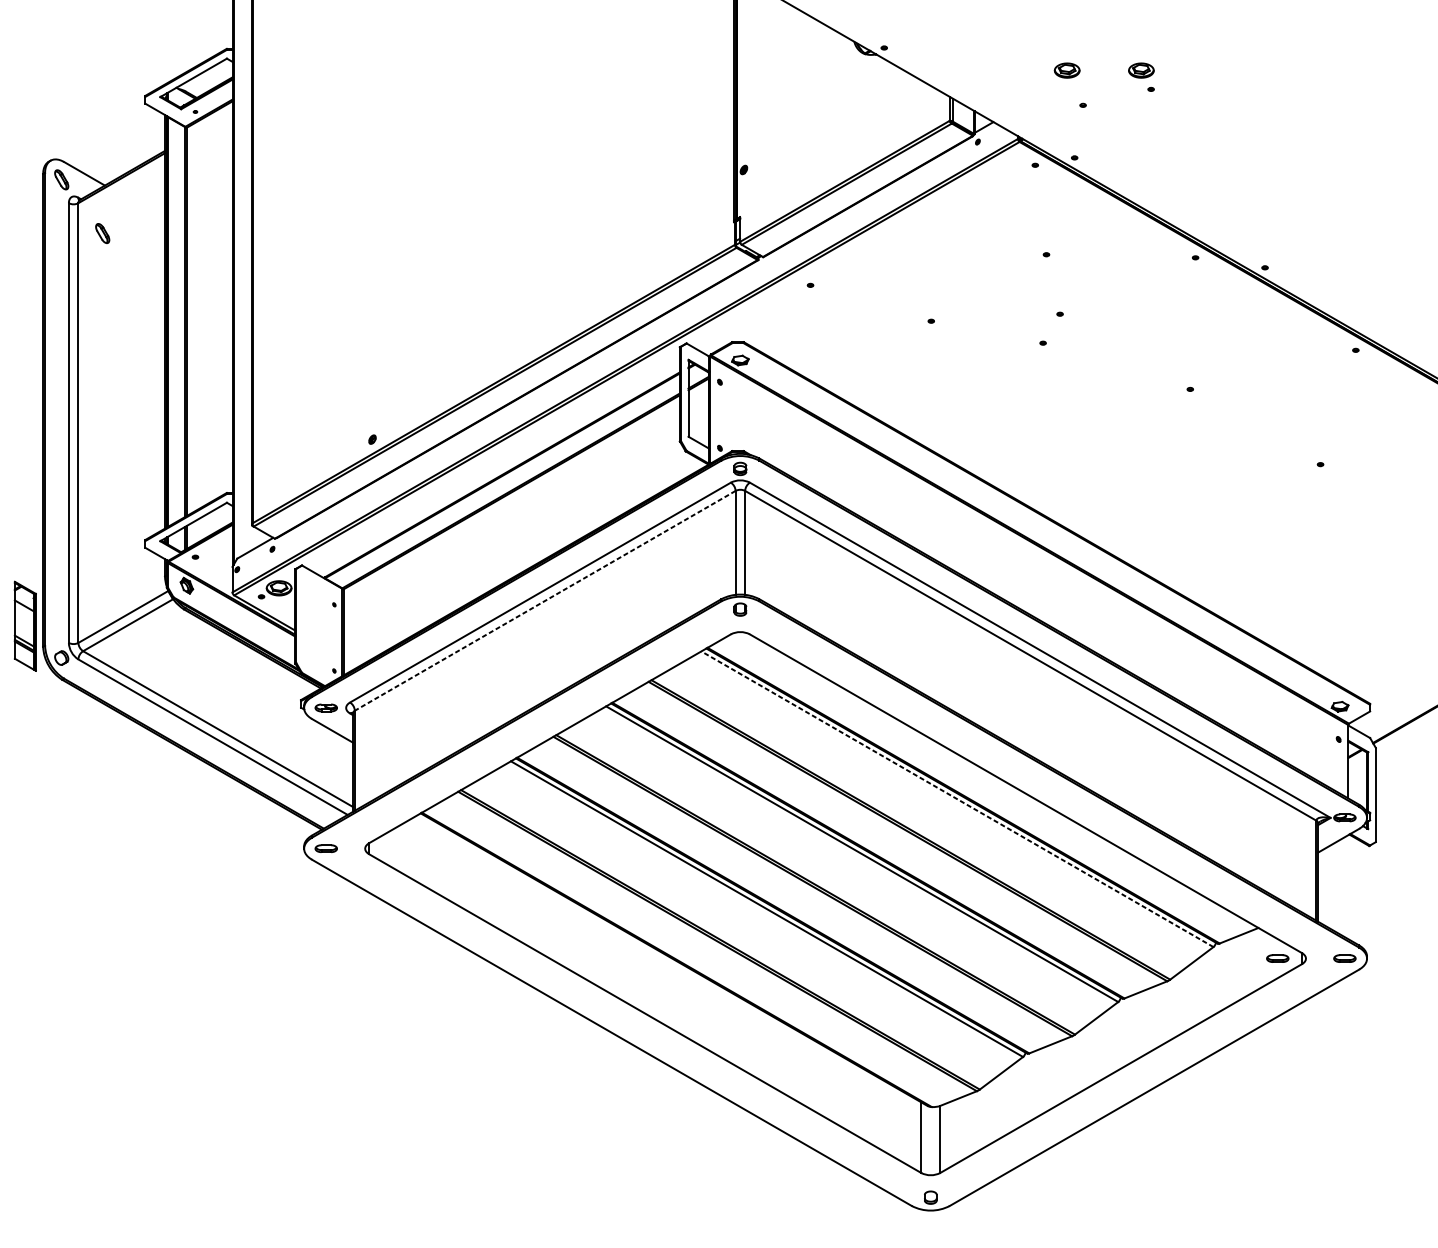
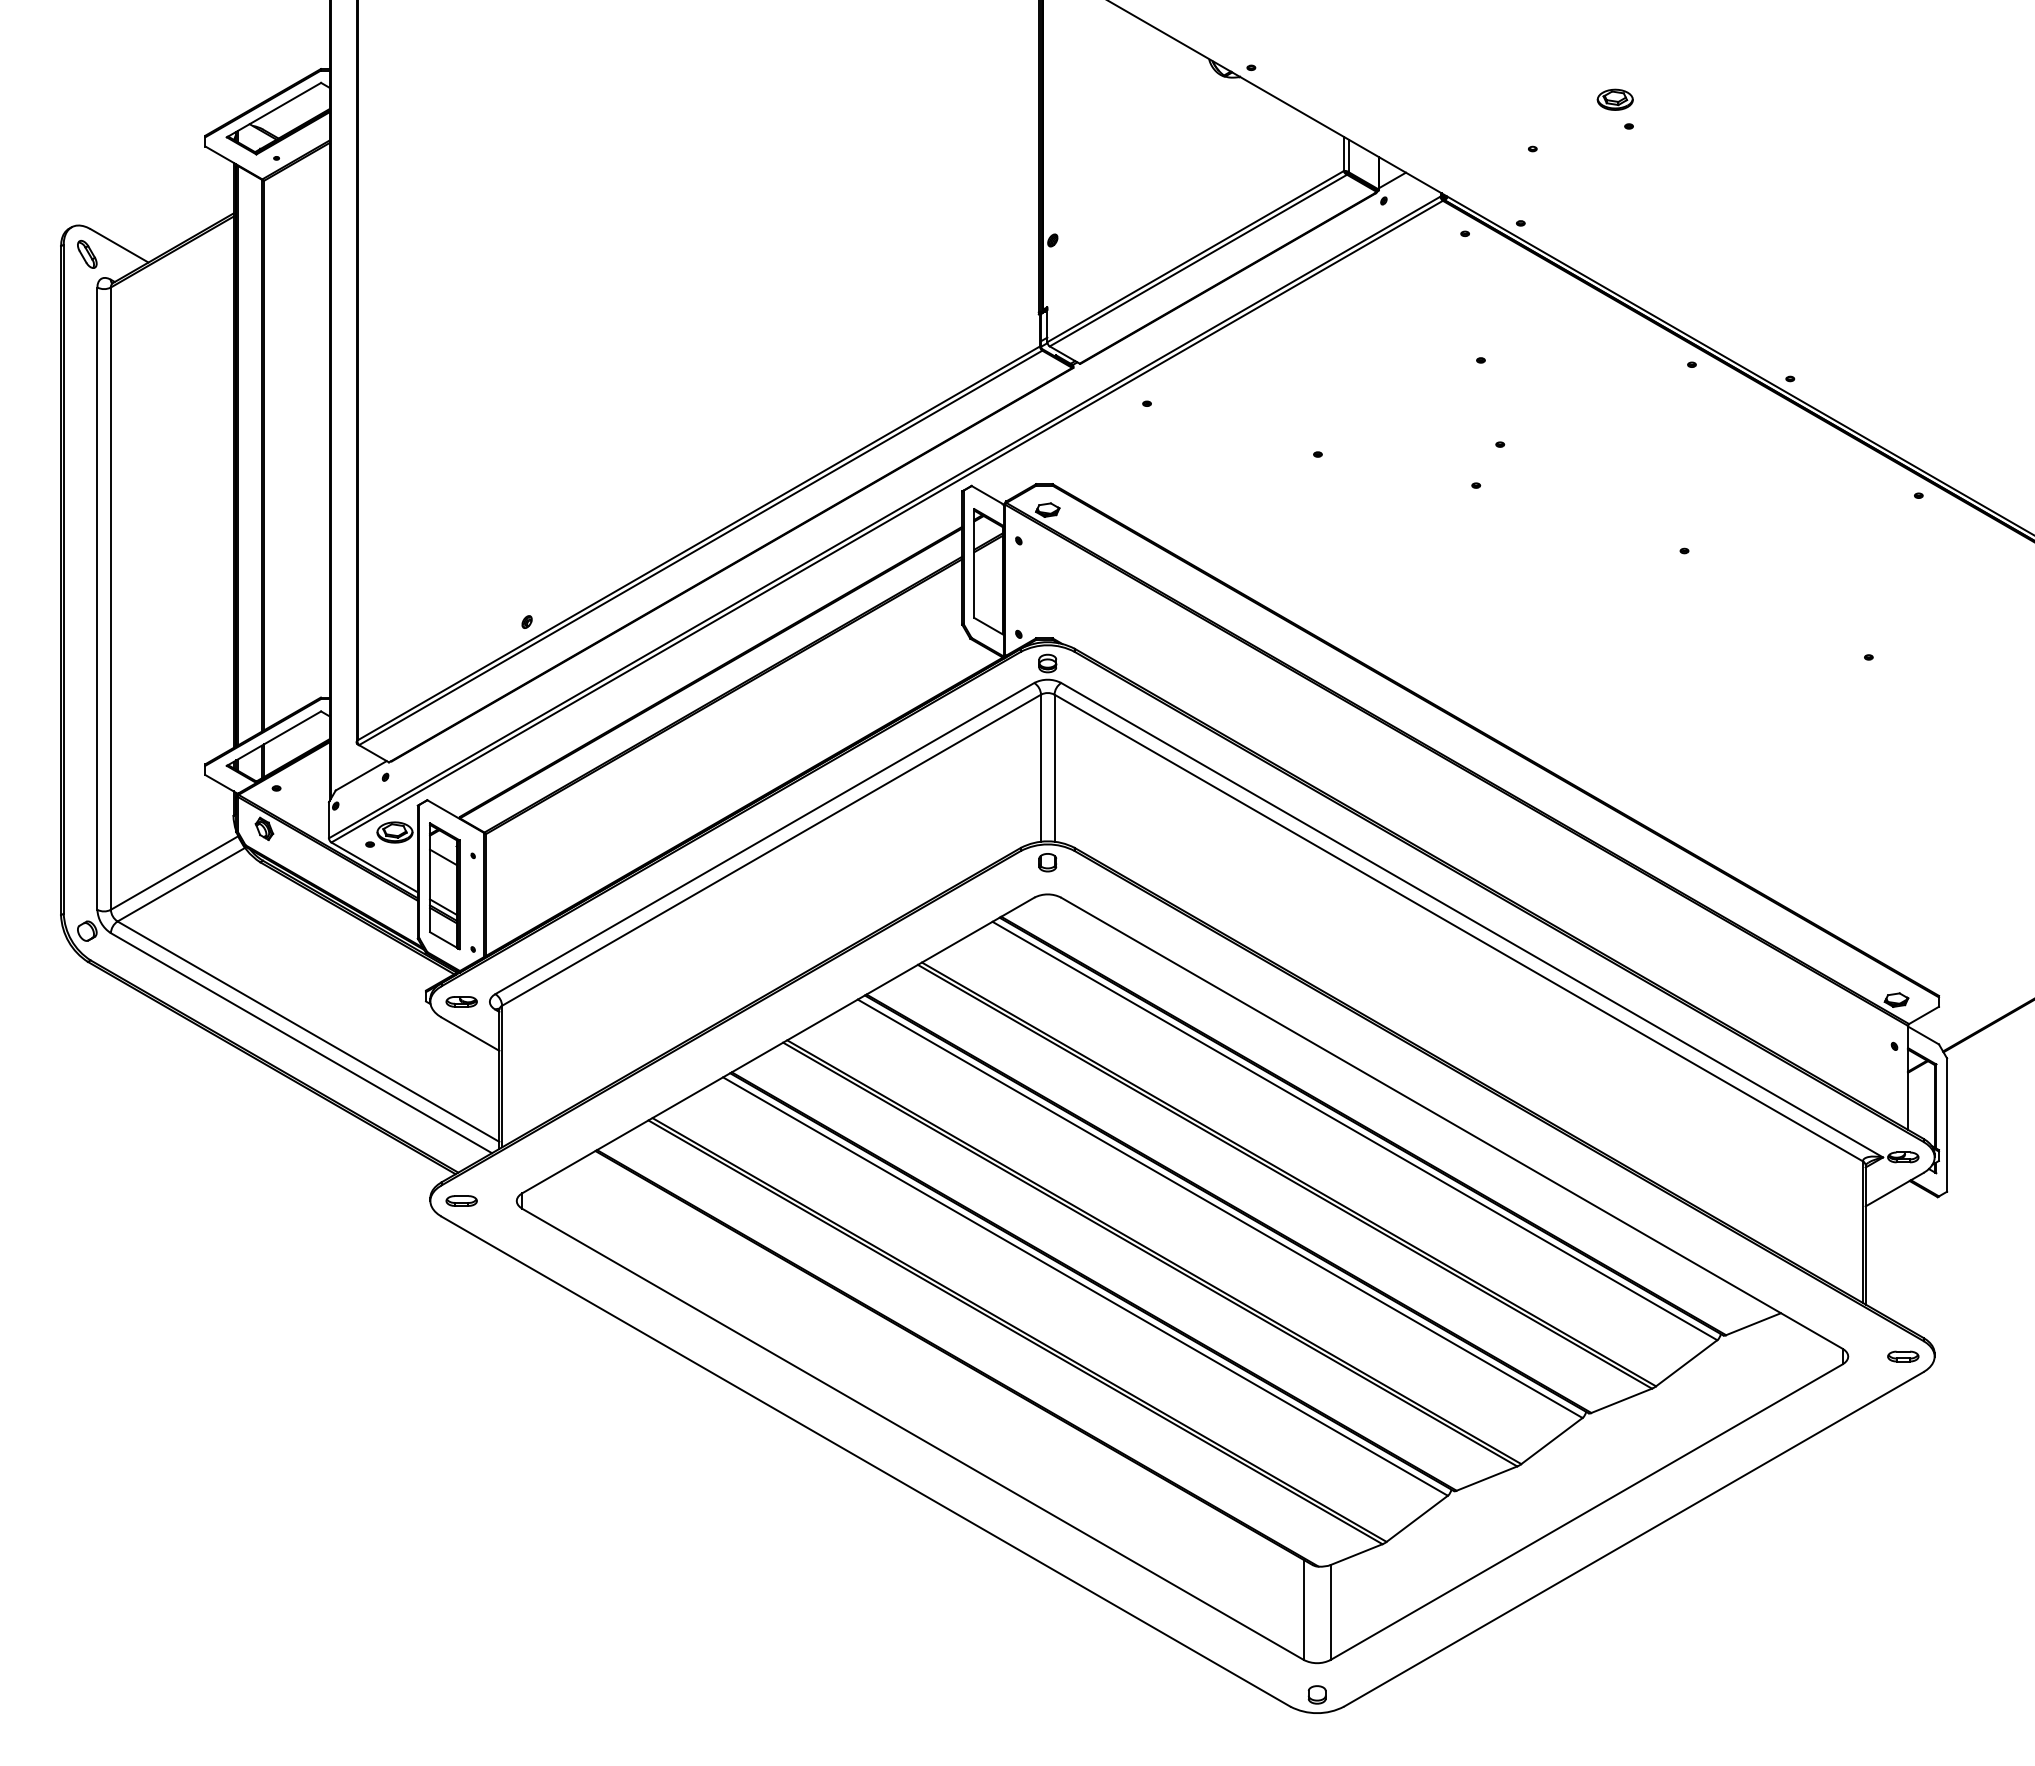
part: (1066, 70) -> (1509, 99), removed
part: (102, 233) -> (145, 330), removed
line: (545, 601) -> (771, 850), dashed -> solid
part: (25, 626) -> (444, 886), moved
line: (957, 798) -> (1354, 1130), dashed -> solid
part: (1277, 958) -> (1808, 1356), removed

